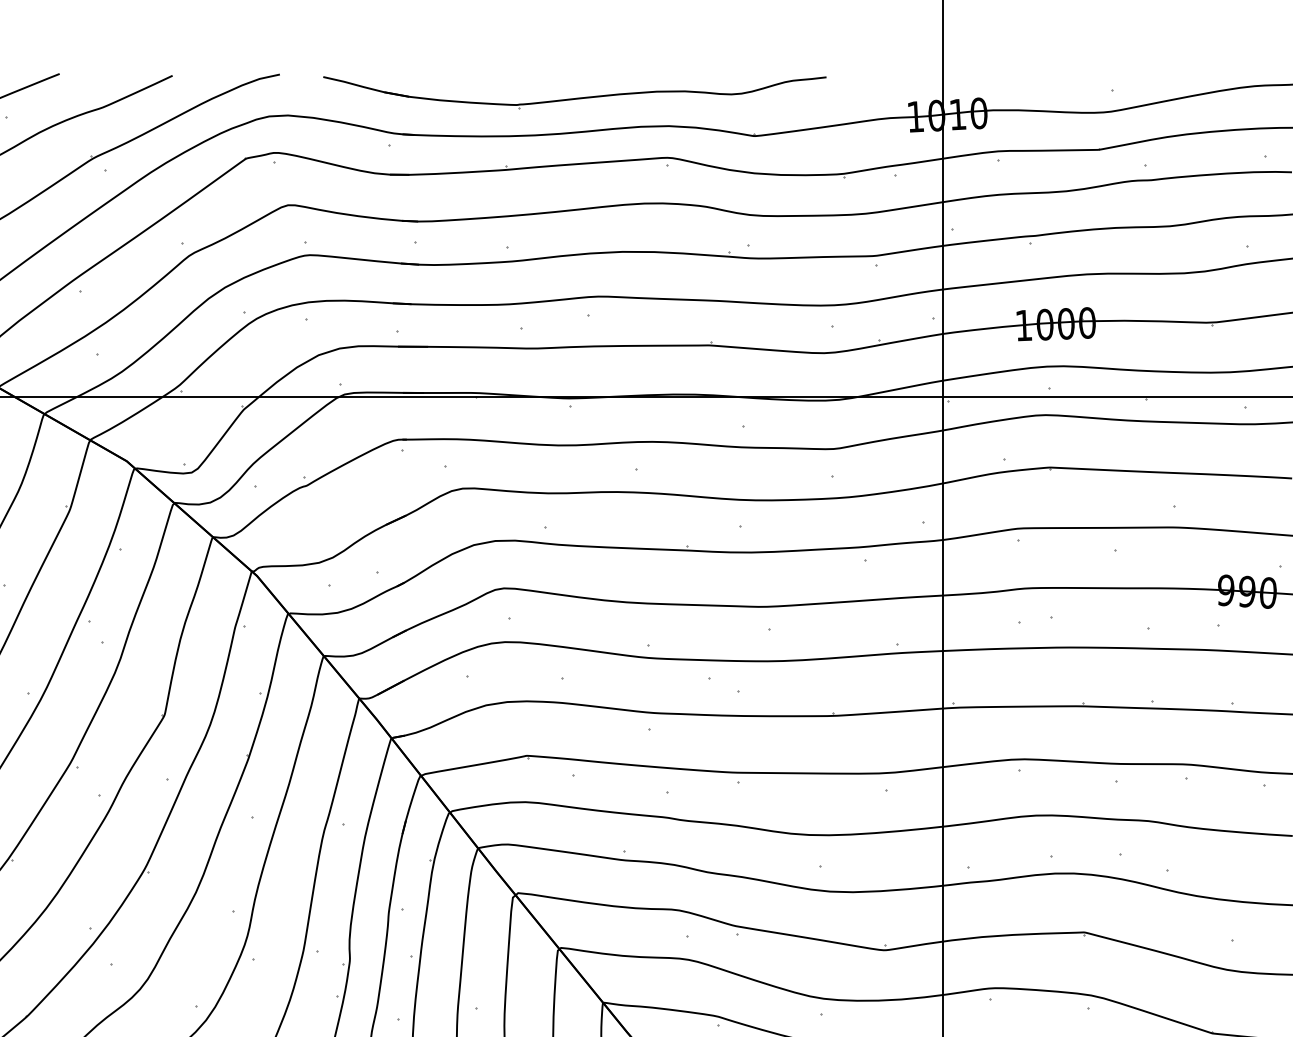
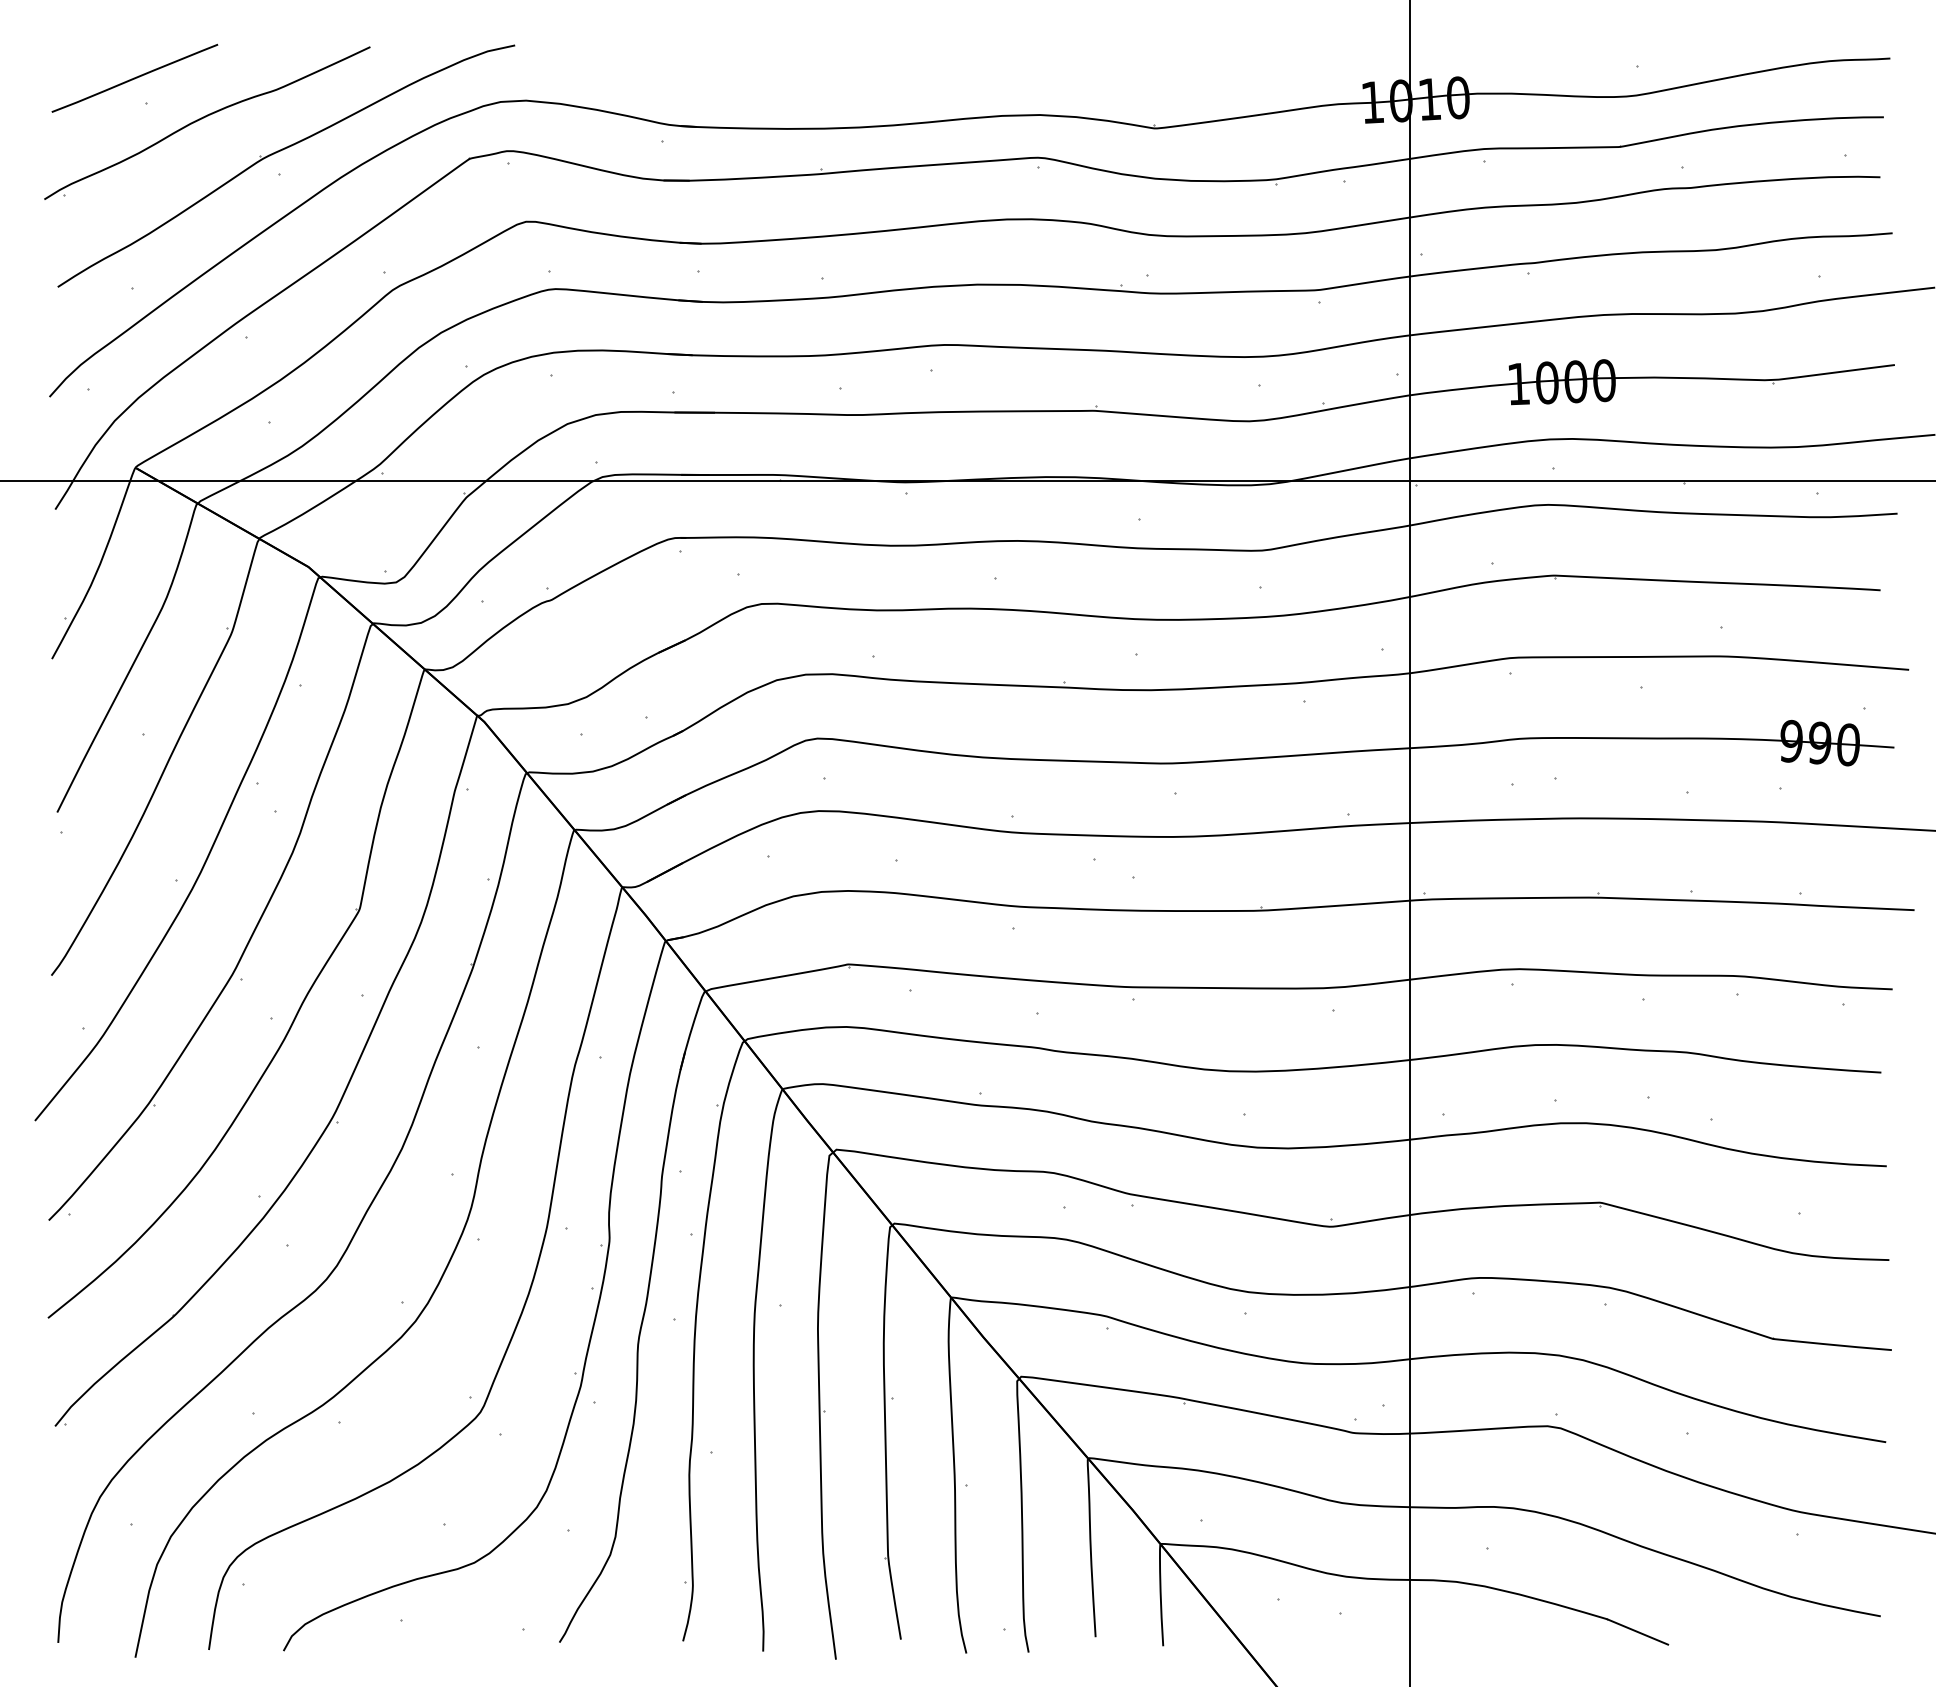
part: (574, 98) -> (912, 77), removed

